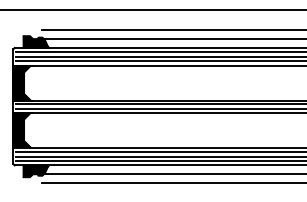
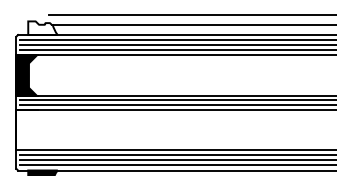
fill: (36, 41) -> (43, 27), removed
fill: (22, 129) -> (27, 129), removed

